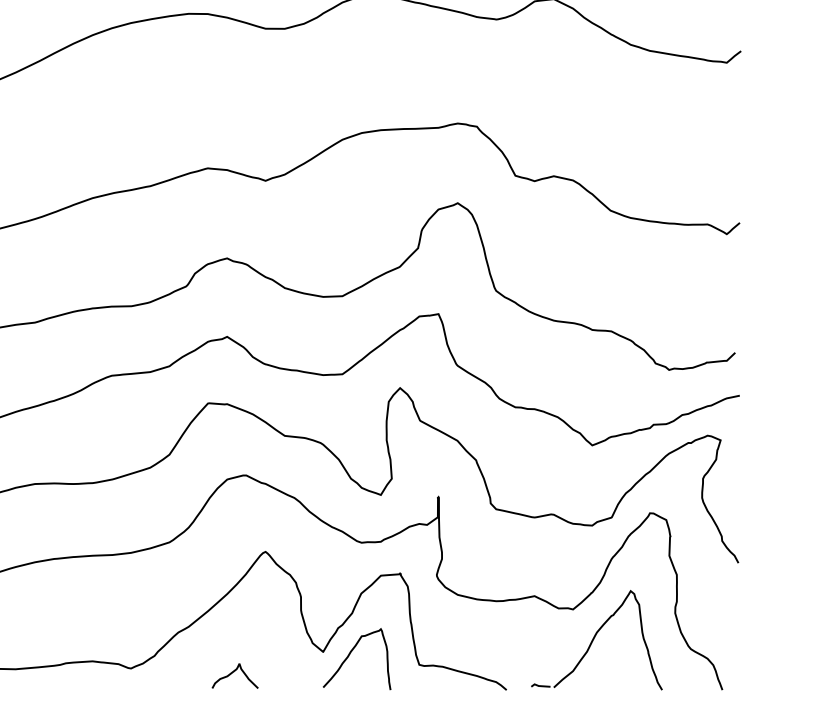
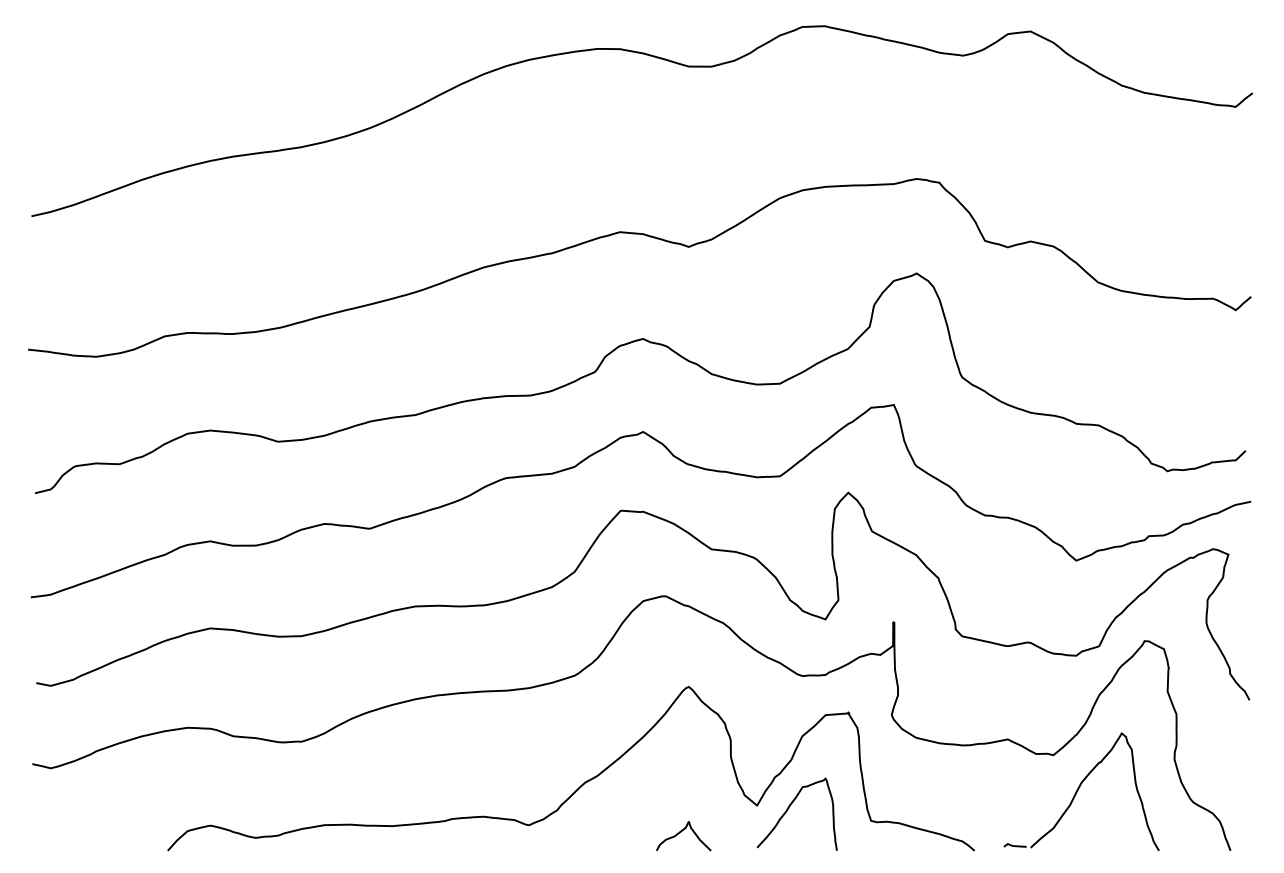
curve: (232, 673) -> (680, 833), moved

